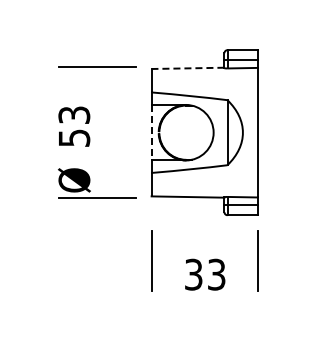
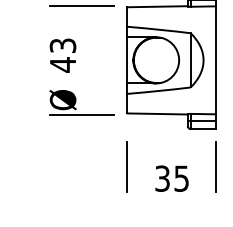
line: (187, 68) -> (157, 6), dashed -> solid
line: (151, 132) -> (127, 60), dashed -> solid
text: (74, 137) -> (63, 64), 53 -> 43
text: (216, 274) -> (181, 178), 33 -> 35

